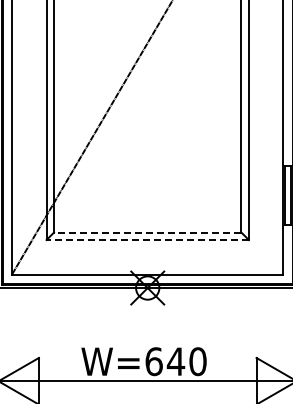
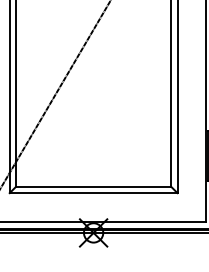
line: (147, 232) -> (93, 186), dashed -> solid
line: (147, 240) -> (93, 193), dashed -> solid

